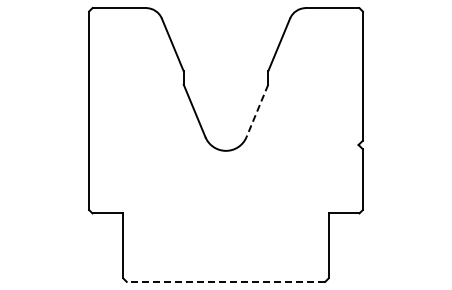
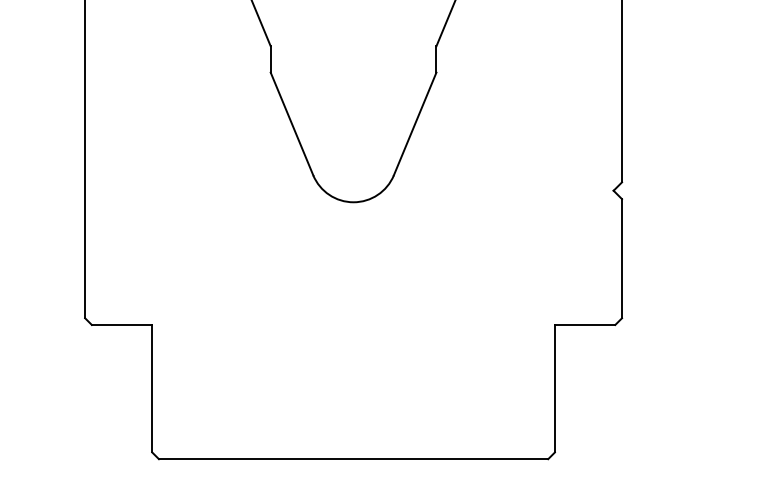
line: (257, 111) -> (415, 125), dashed -> solid
line: (225, 281) -> (352, 458), dashed -> solid

